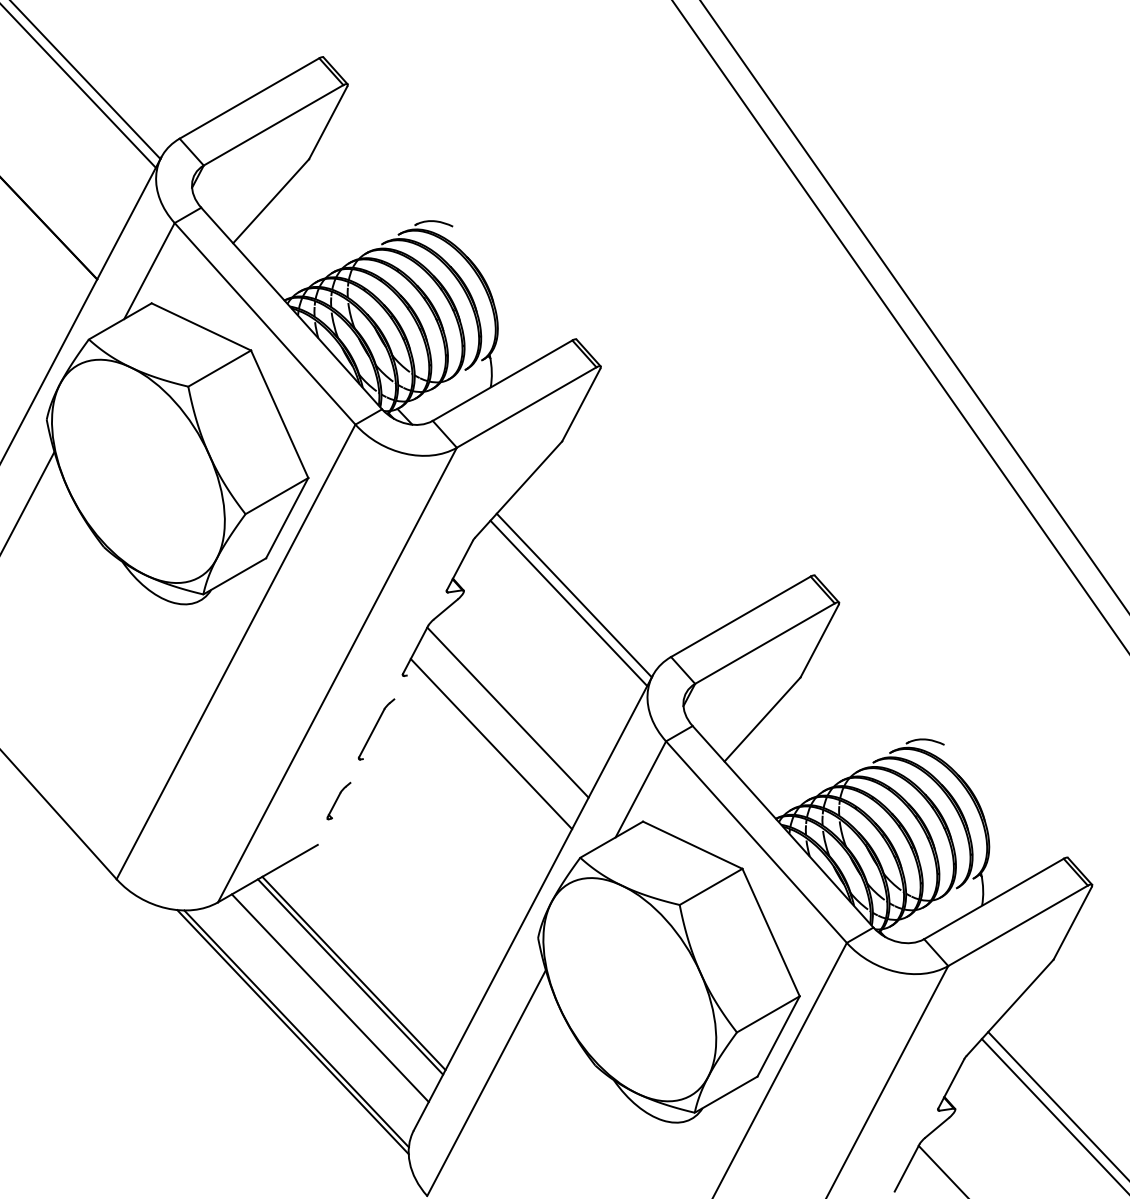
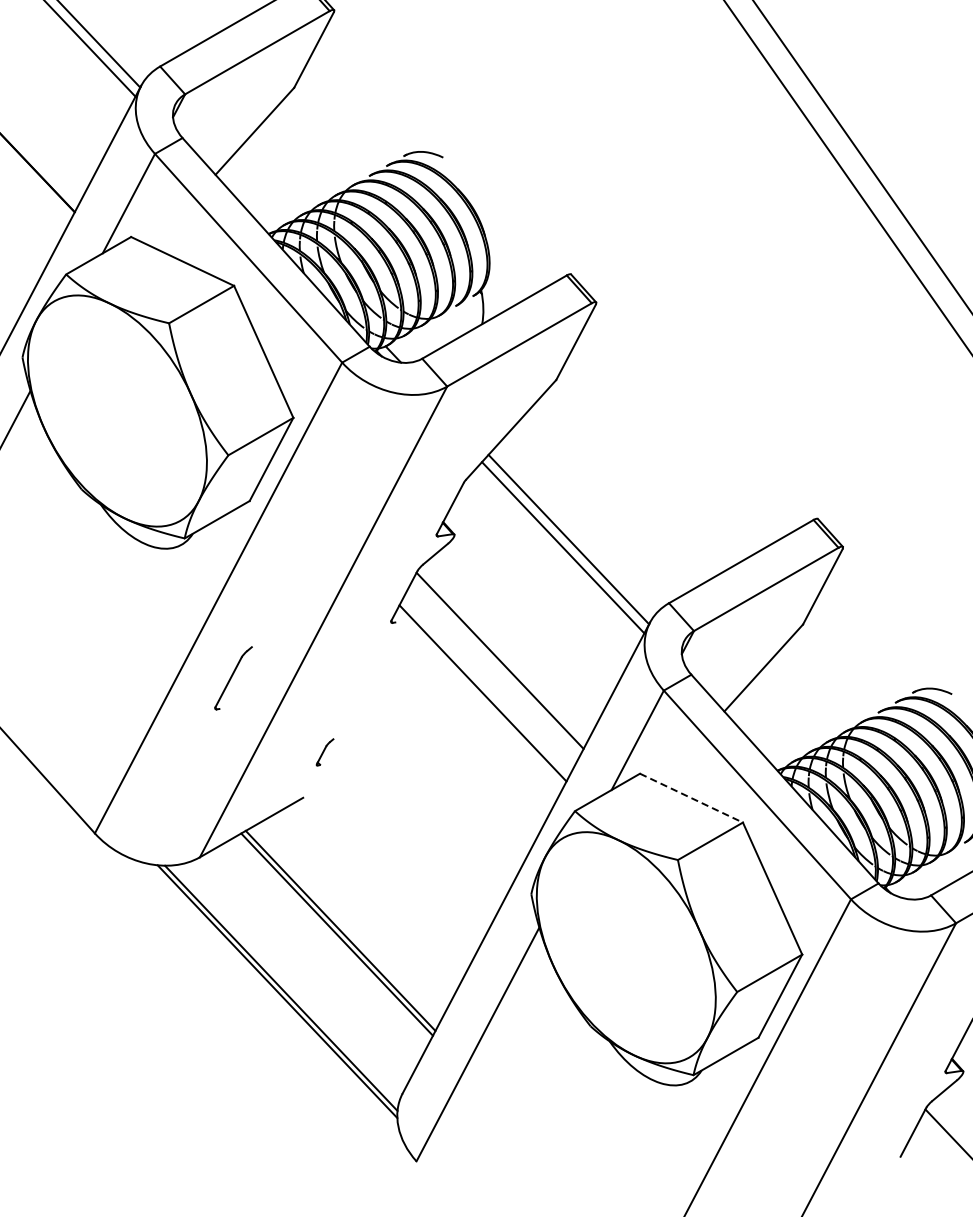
part: (376, 729) -> (233, 678), moved
part: (338, 800) -> (324, 751), size x0.7
line: (693, 845) -> (692, 798), solid -> dashed
line: (329, 998) -> (315, 956), removed

